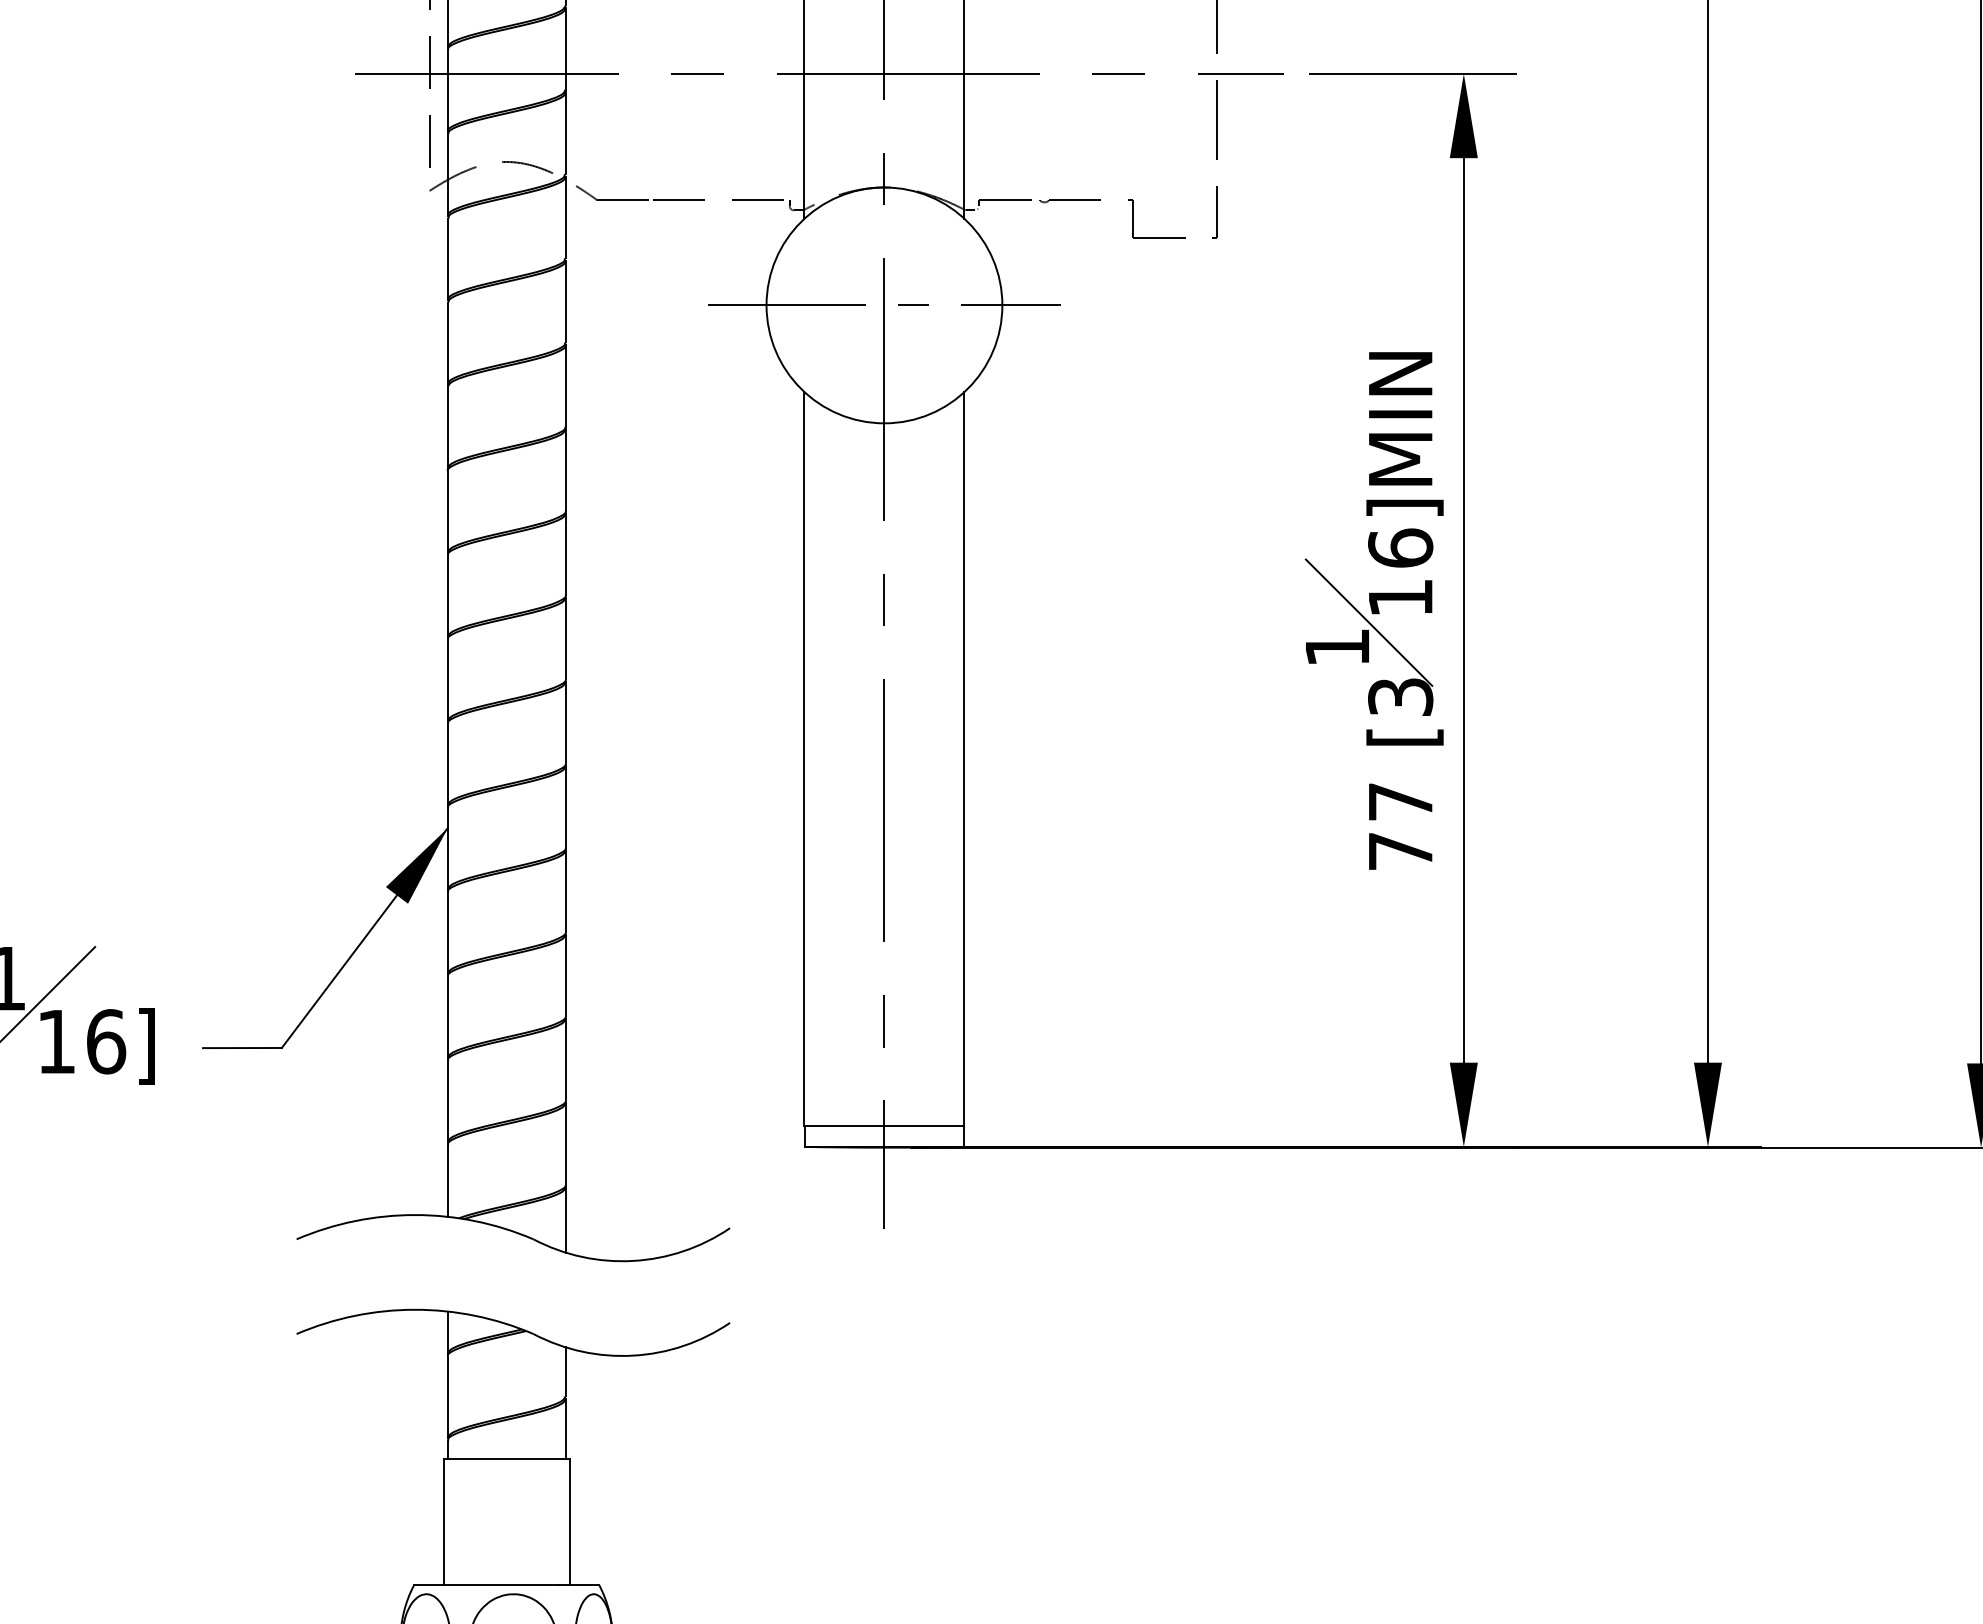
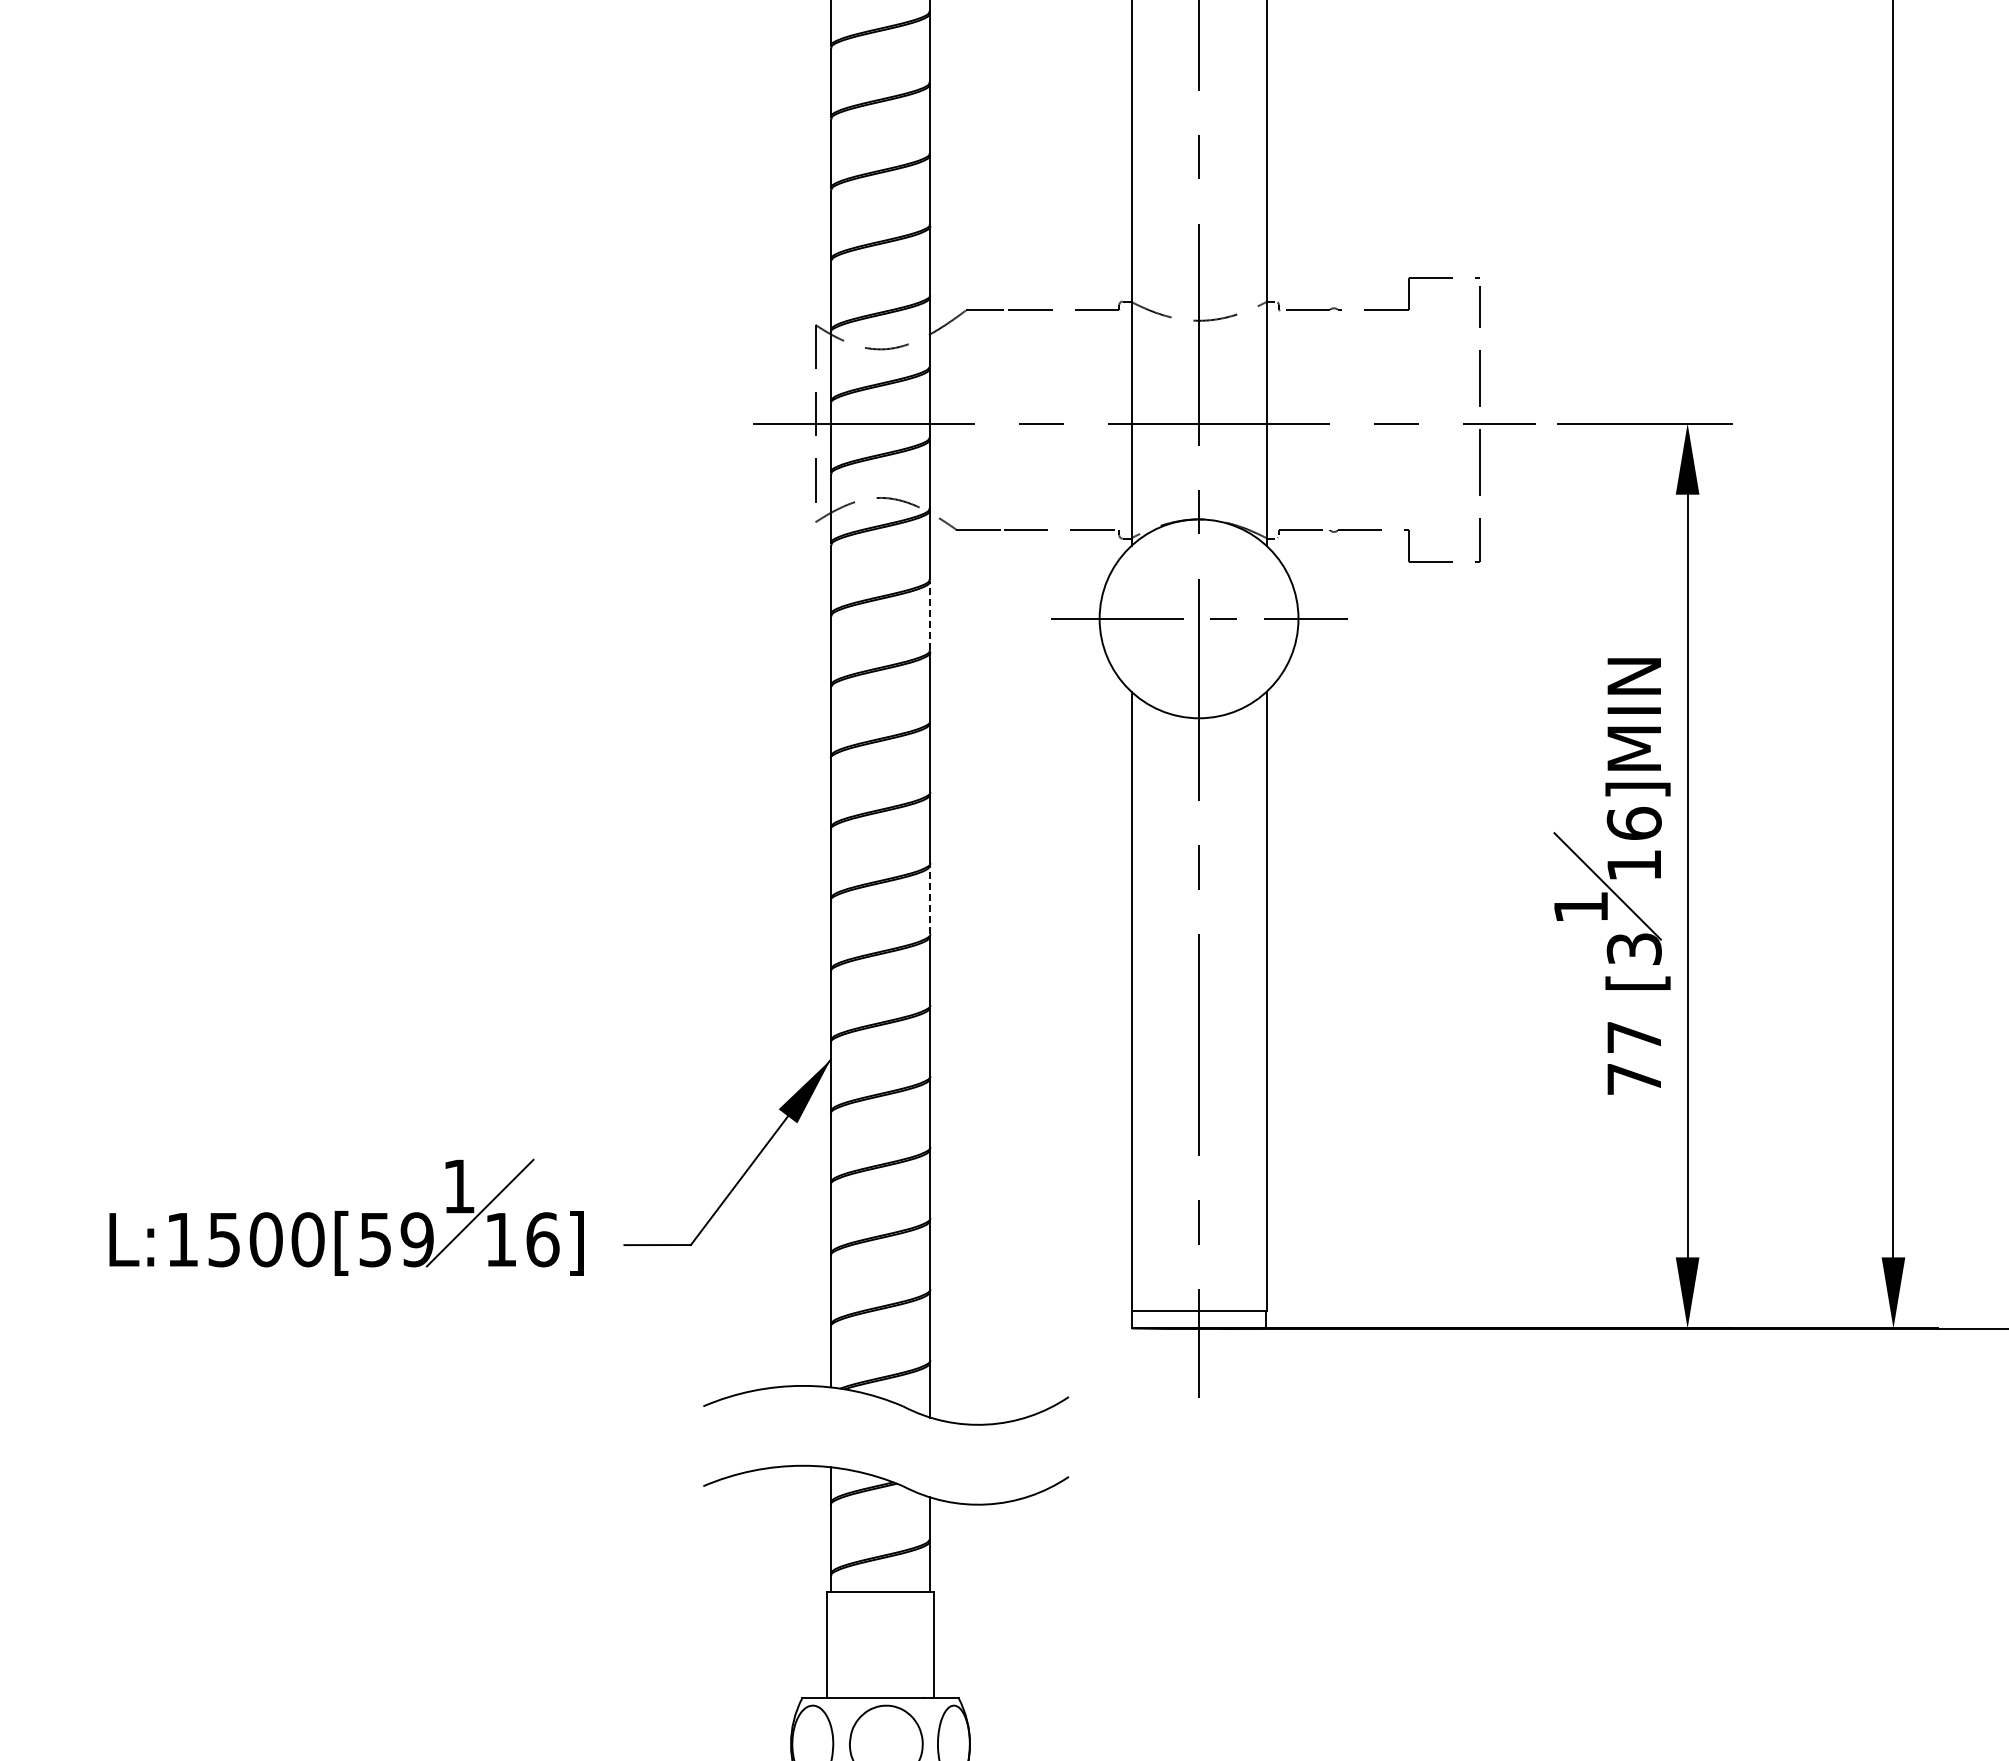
line: (565, 301) -> (930, 615), solid -> dashed
line: (565, 638) -> (930, 899), solid -> dashed

